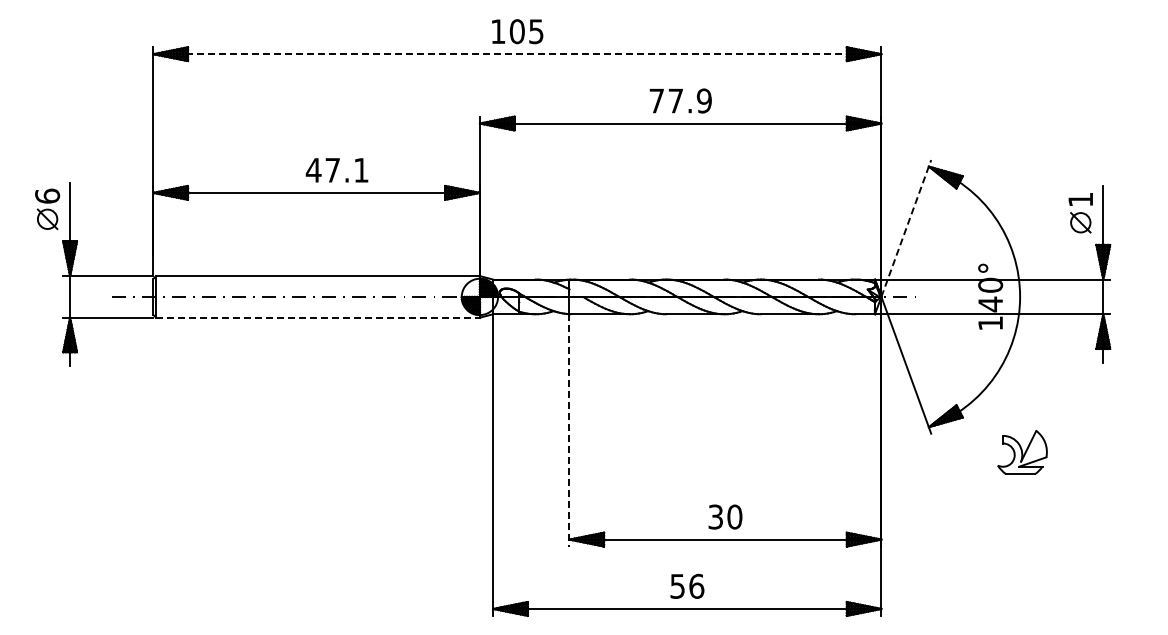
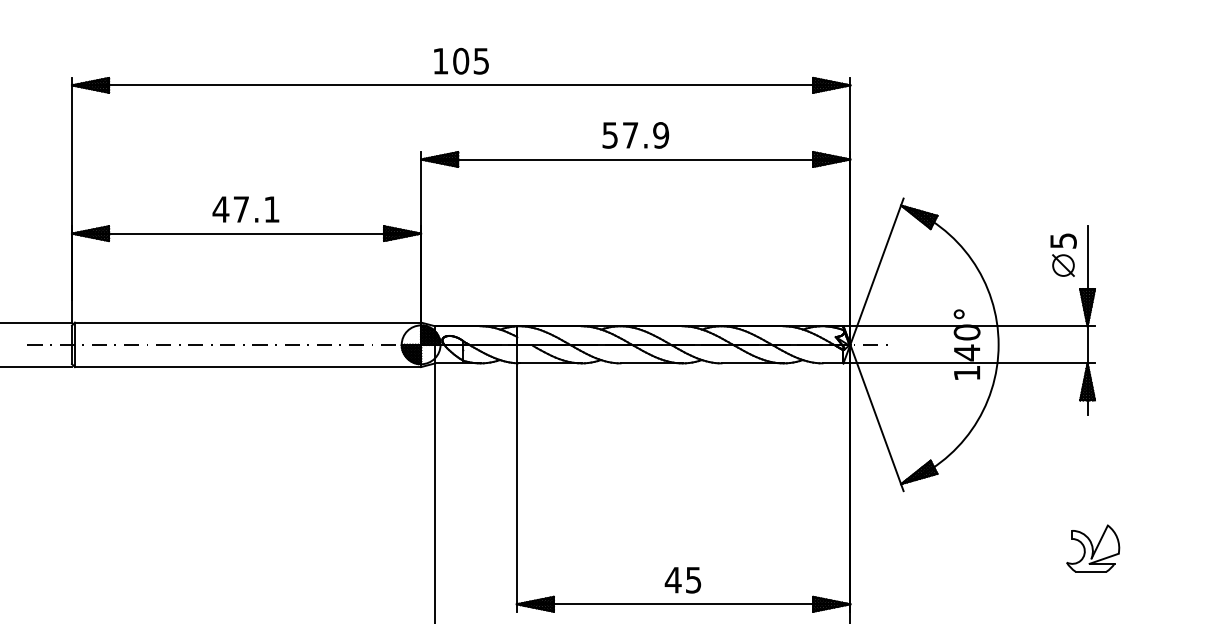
line: (517, 54) -> (461, 85), dashed -> solid
text: (656, 100) -> (609, 134), 77.9 -> 57.9
text: (336, 170) -> (245, 209), moved
text: (1080, 199) -> (1063, 240), 1 -> 5
line: (906, 228) -> (877, 271), dashed -> solid
line: (318, 317) -> (248, 366), dashed -> solid
line: (569, 430) -> (516, 487), dashed -> solid
part: (1022, 452) -> (1093, 548), moved
text: (724, 516) -> (682, 579), 30 -> 45

